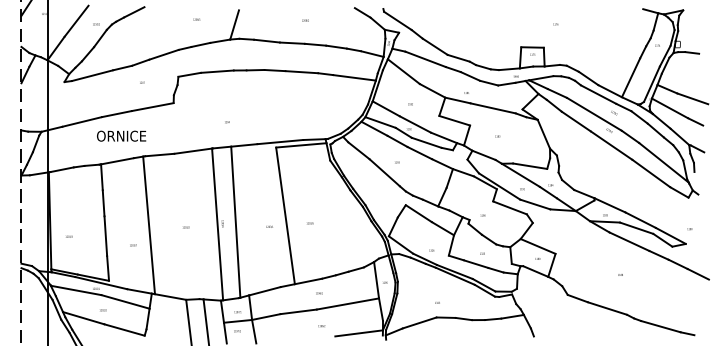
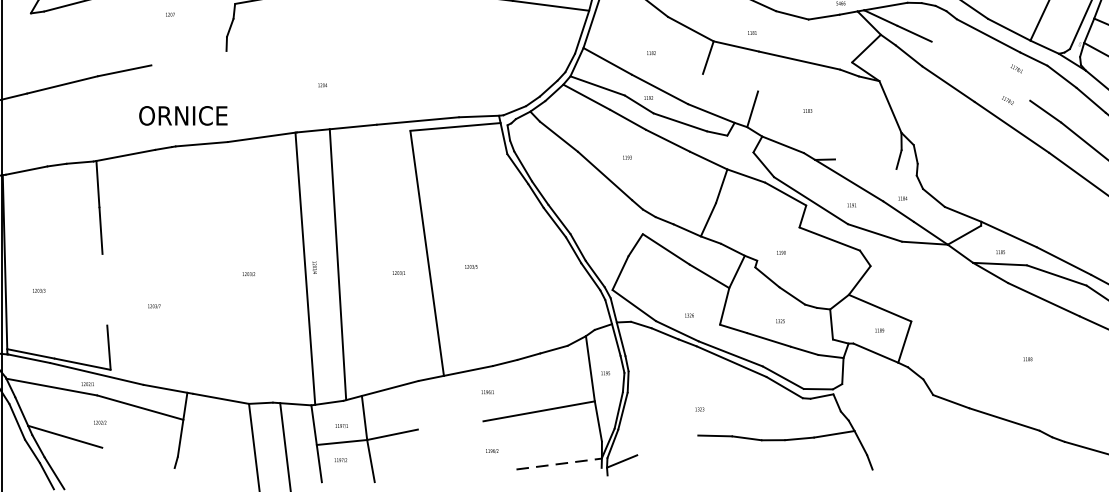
line: (152, 107) -> (188, 59), removed
line: (594, 113) -> (981, 69), removed
line: (454, 120) -> (730, 82), removed
text: (121, 135) -> (183, 114), moved
line: (530, 165) -> (866, 163), removed
line: (148, 225) -> (181, 270), removed
line: (105, 235) -> (104, 288), removed
line: (298, 311) -> (450, 424), removed
line: (419, 322) -> (667, 444), removed
line: (124, 329) -> (138, 457), removed
line: (359, 333) -> (559, 464), solid -> dashed

